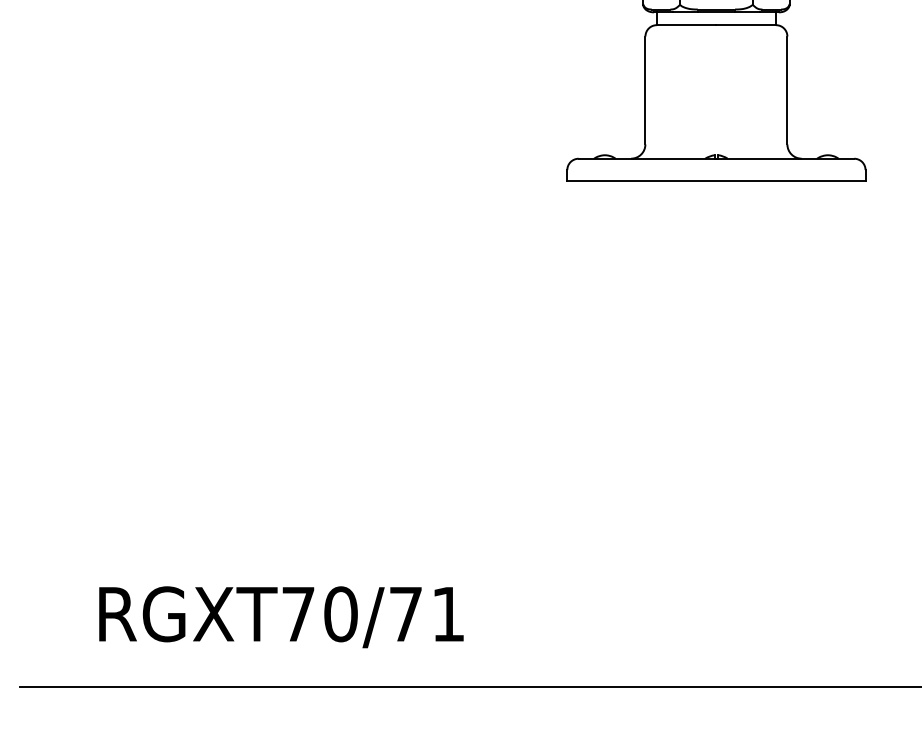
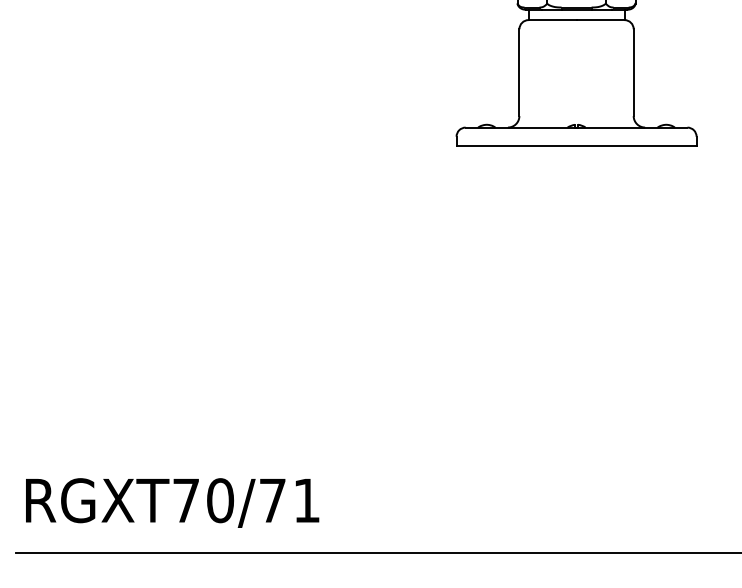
text: (281, 617) -> (172, 503), moved

